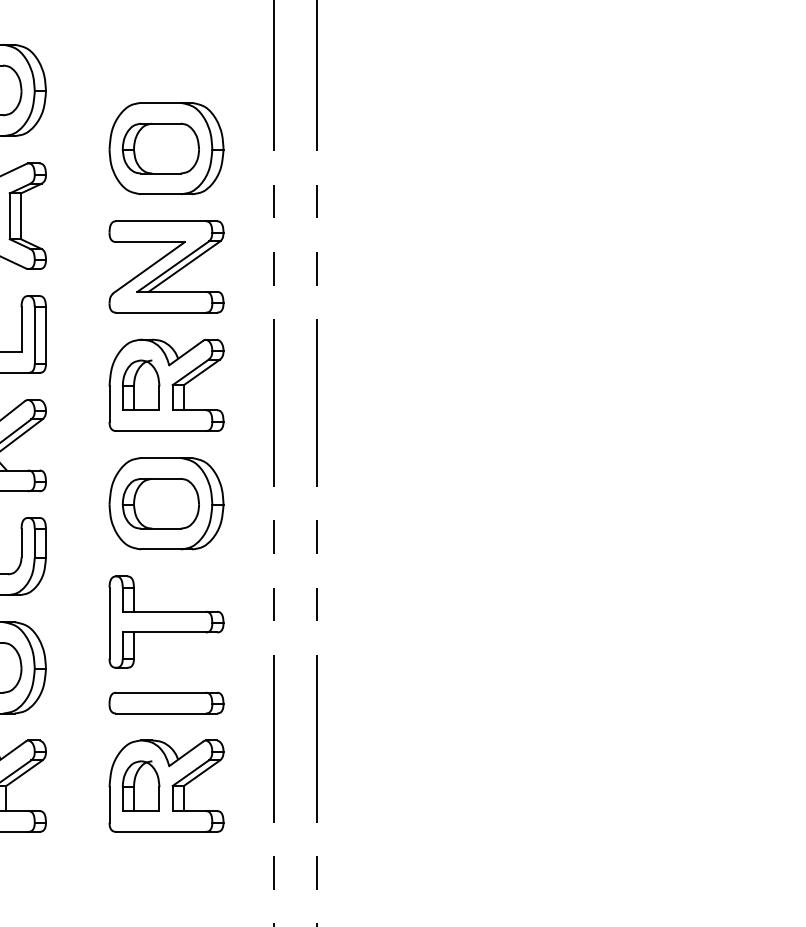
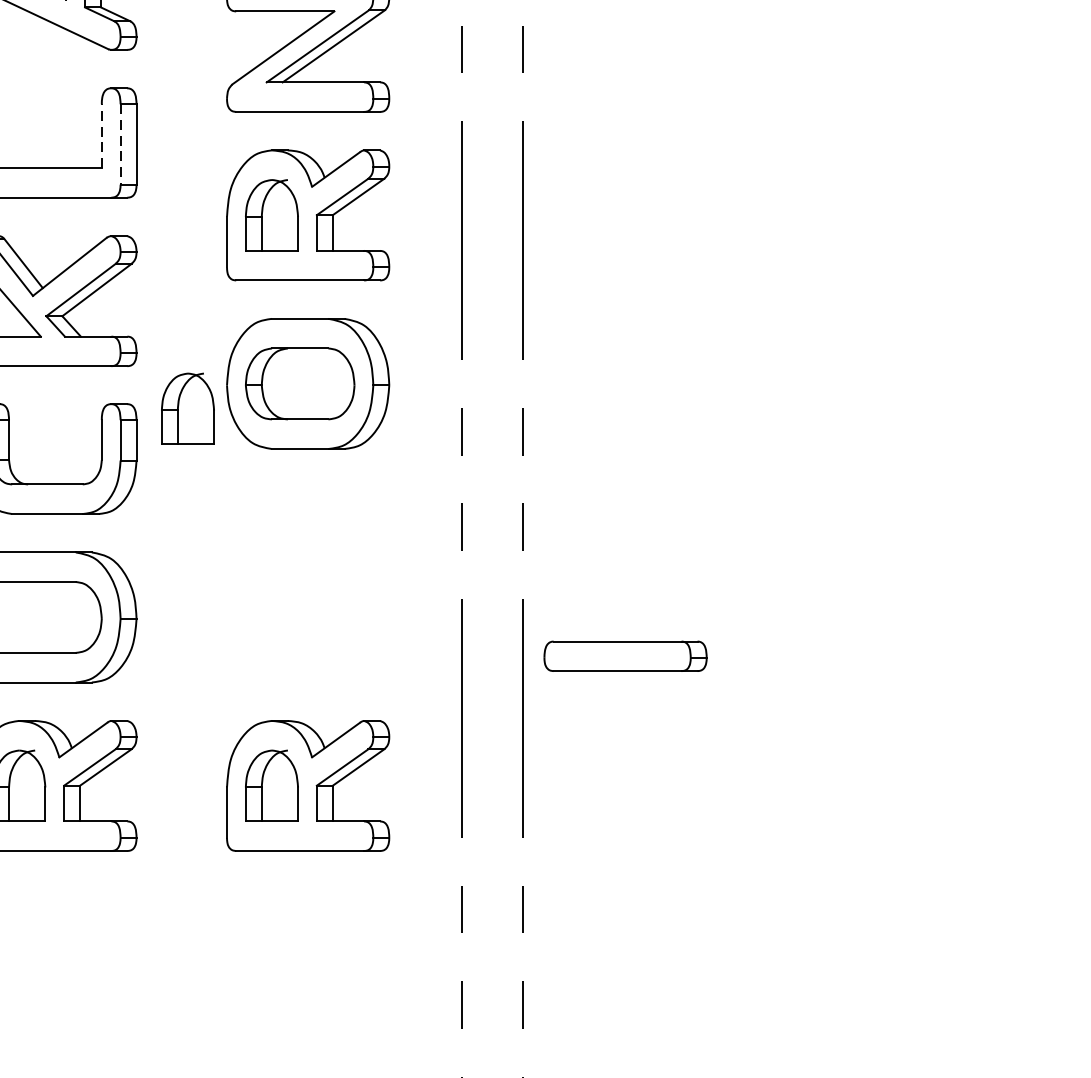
line: (21, 329) -> (101, 135), solid -> dashed
line: (34, 336) -> (120, 145), solid -> dashed
part: (81, 520) -> (187, 407), added
part: (166, 621) -> (308, 551), removed
part: (166, 702) -> (625, 655), moved

